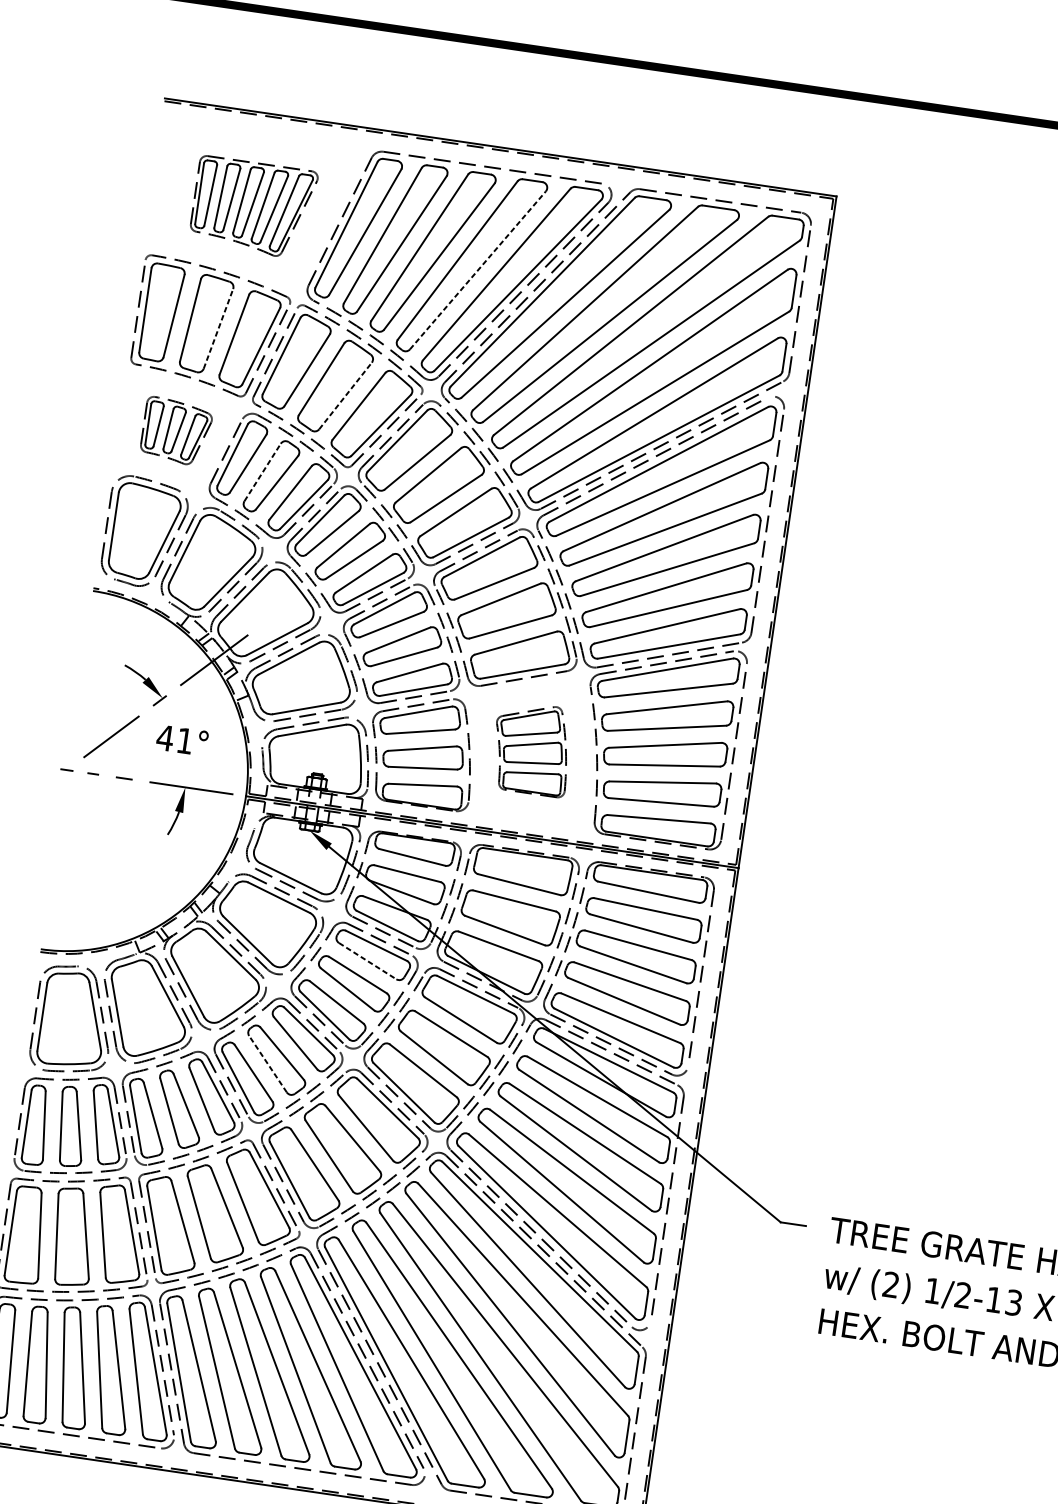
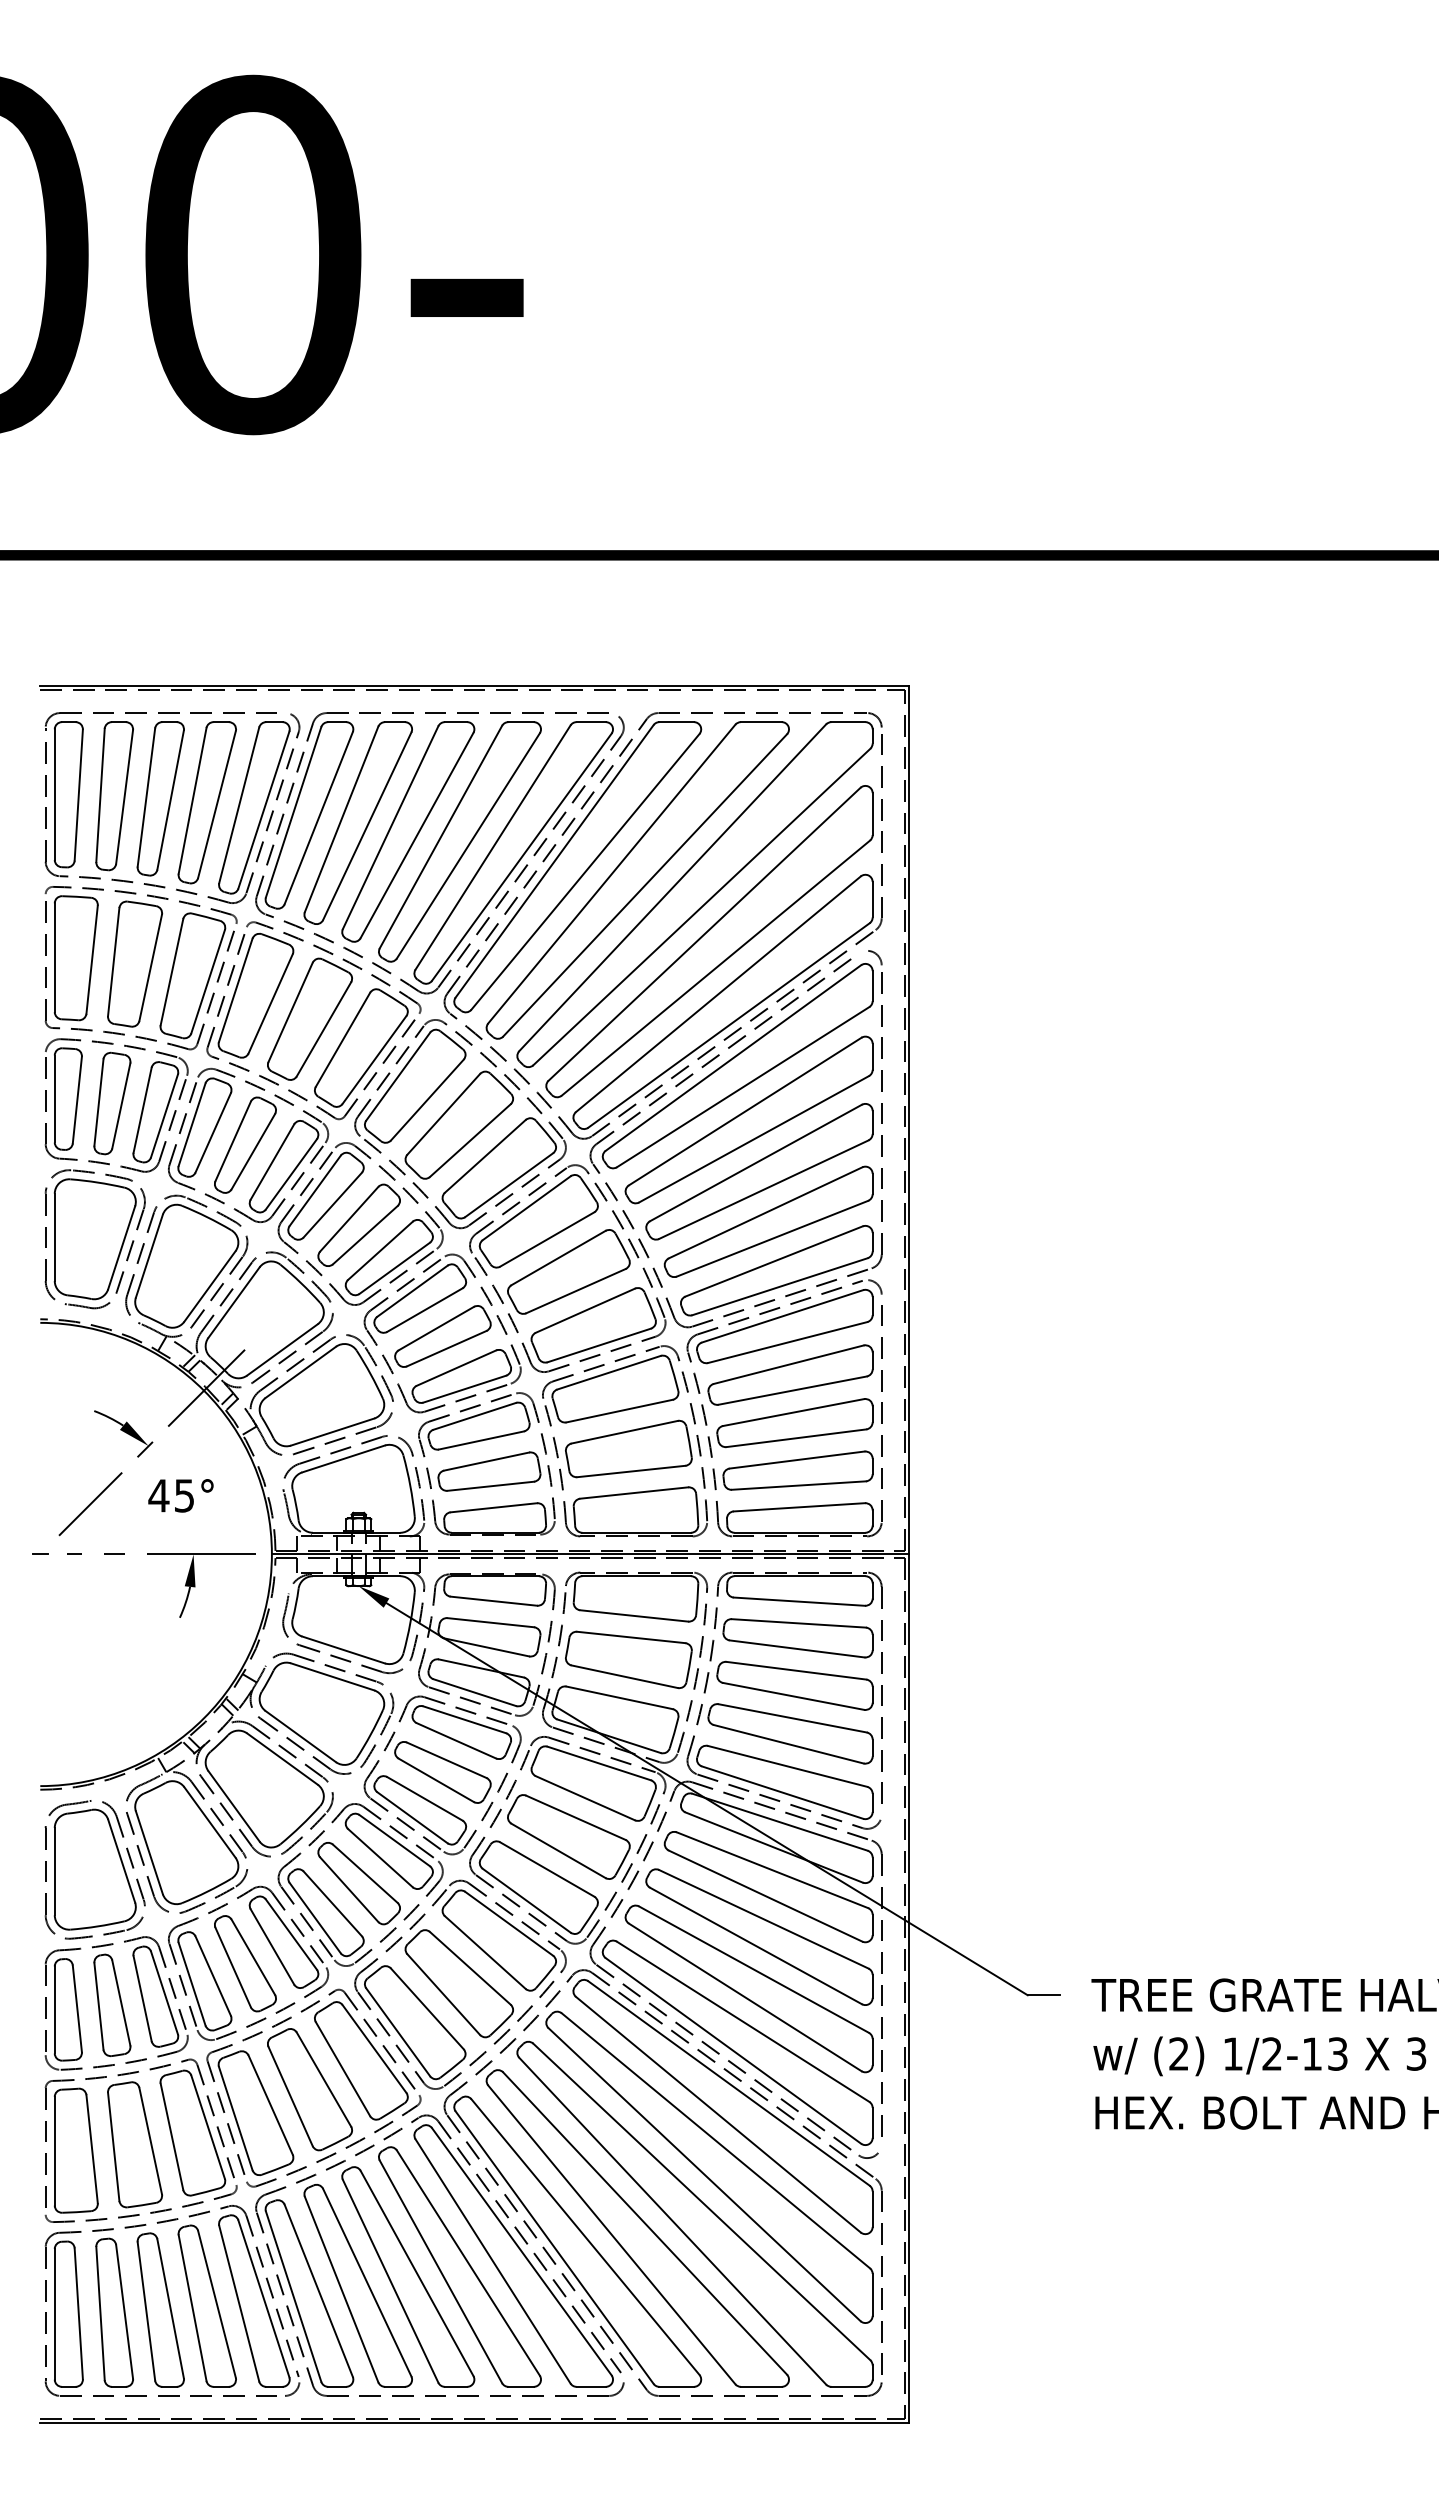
part: (253, 207) -> (172, 807), size x1.67
line: (478, 270) -> (468, 845), dashed -> solid
line: (218, 328) -> (150, 967), dashed -> solid
line: (346, 395) -> (324, 1028), dashed -> solid
part: (176, 431) -> (116, 1105), size x1.67
line: (262, 472) -> (233, 1141), dashed -> solid
text: (185, 740) -> (184, 1495), 41° -> 45°
part: (532, 748) -> (625, 1441), size x1.67
line: (367, 961) -> (456, 1741), dashed -> solid
line: (267, 1063) -> (348, 1889), dashed -> solid

